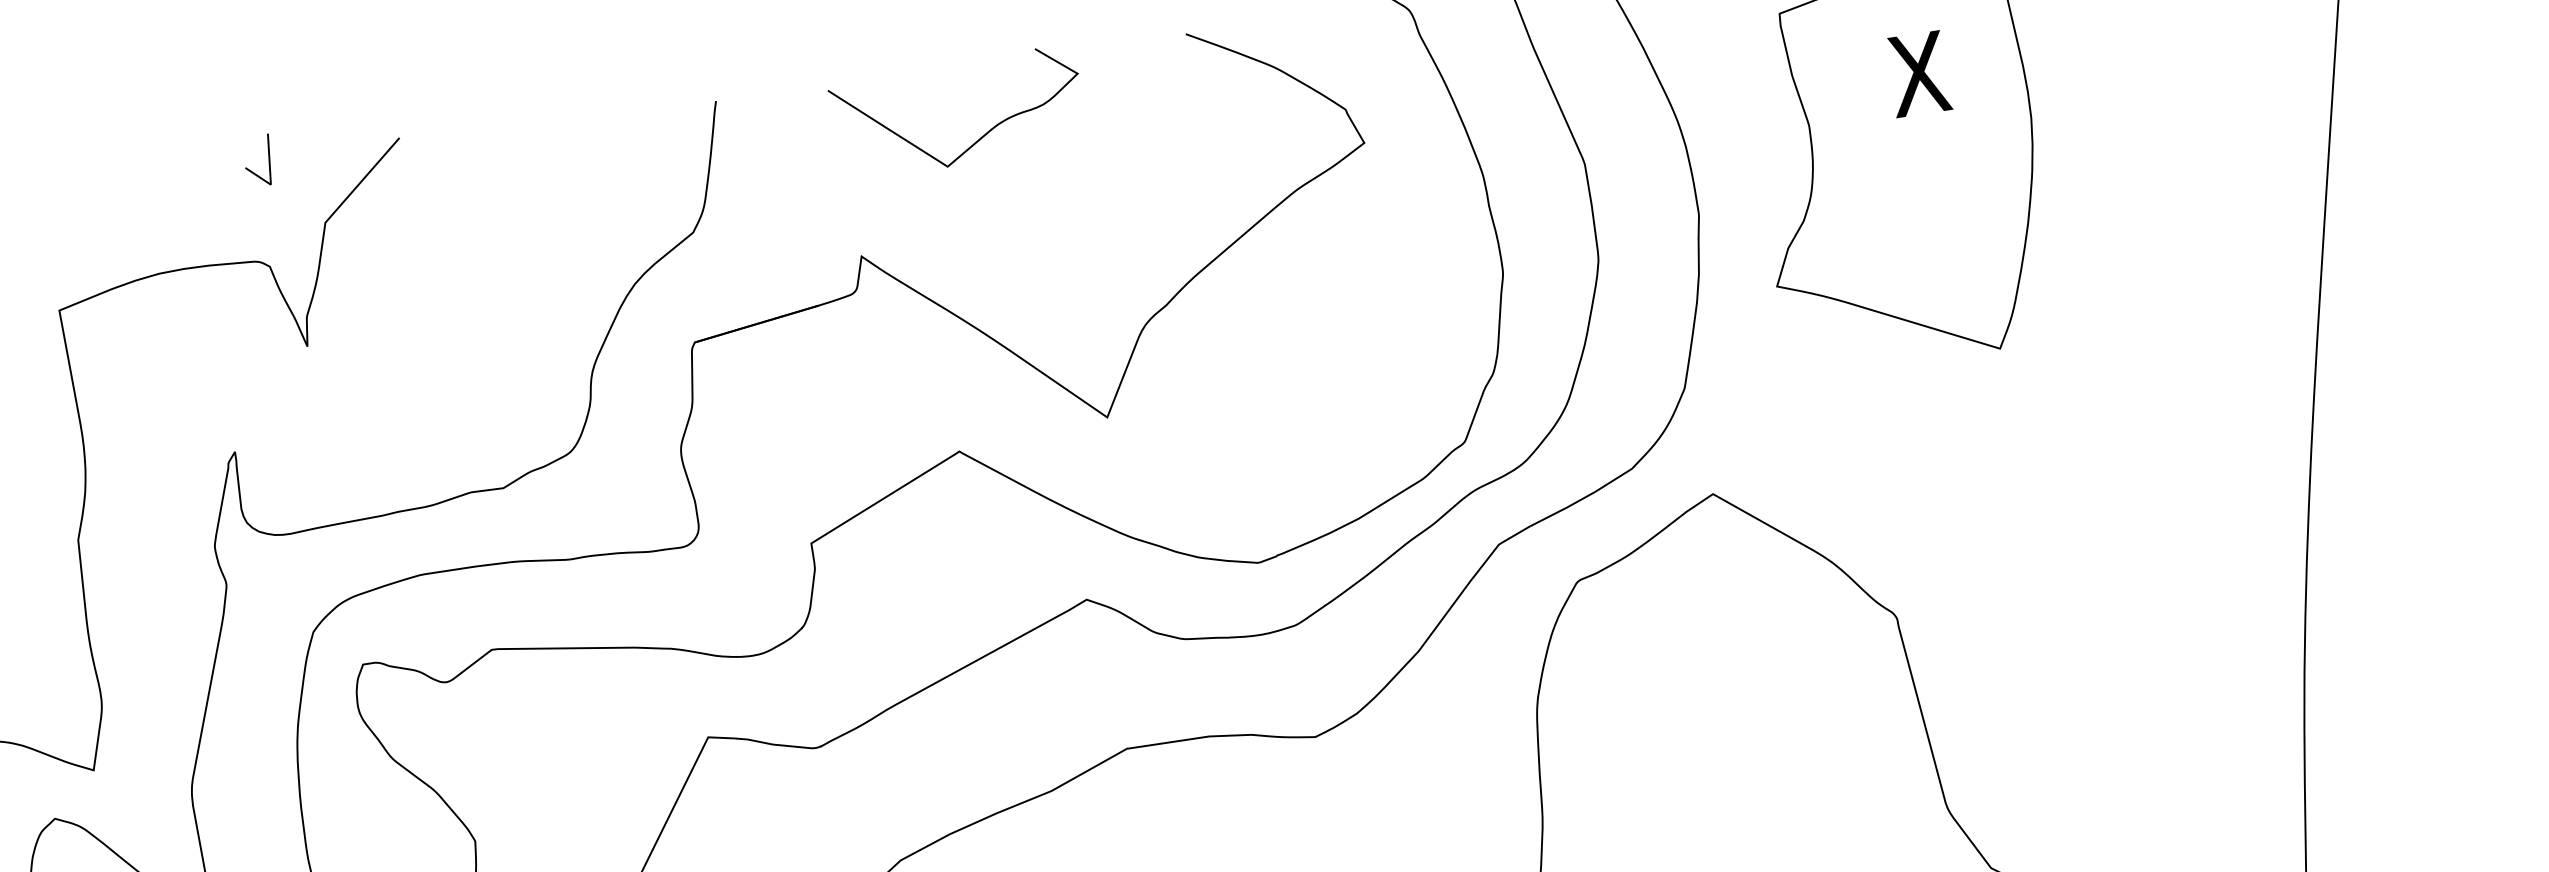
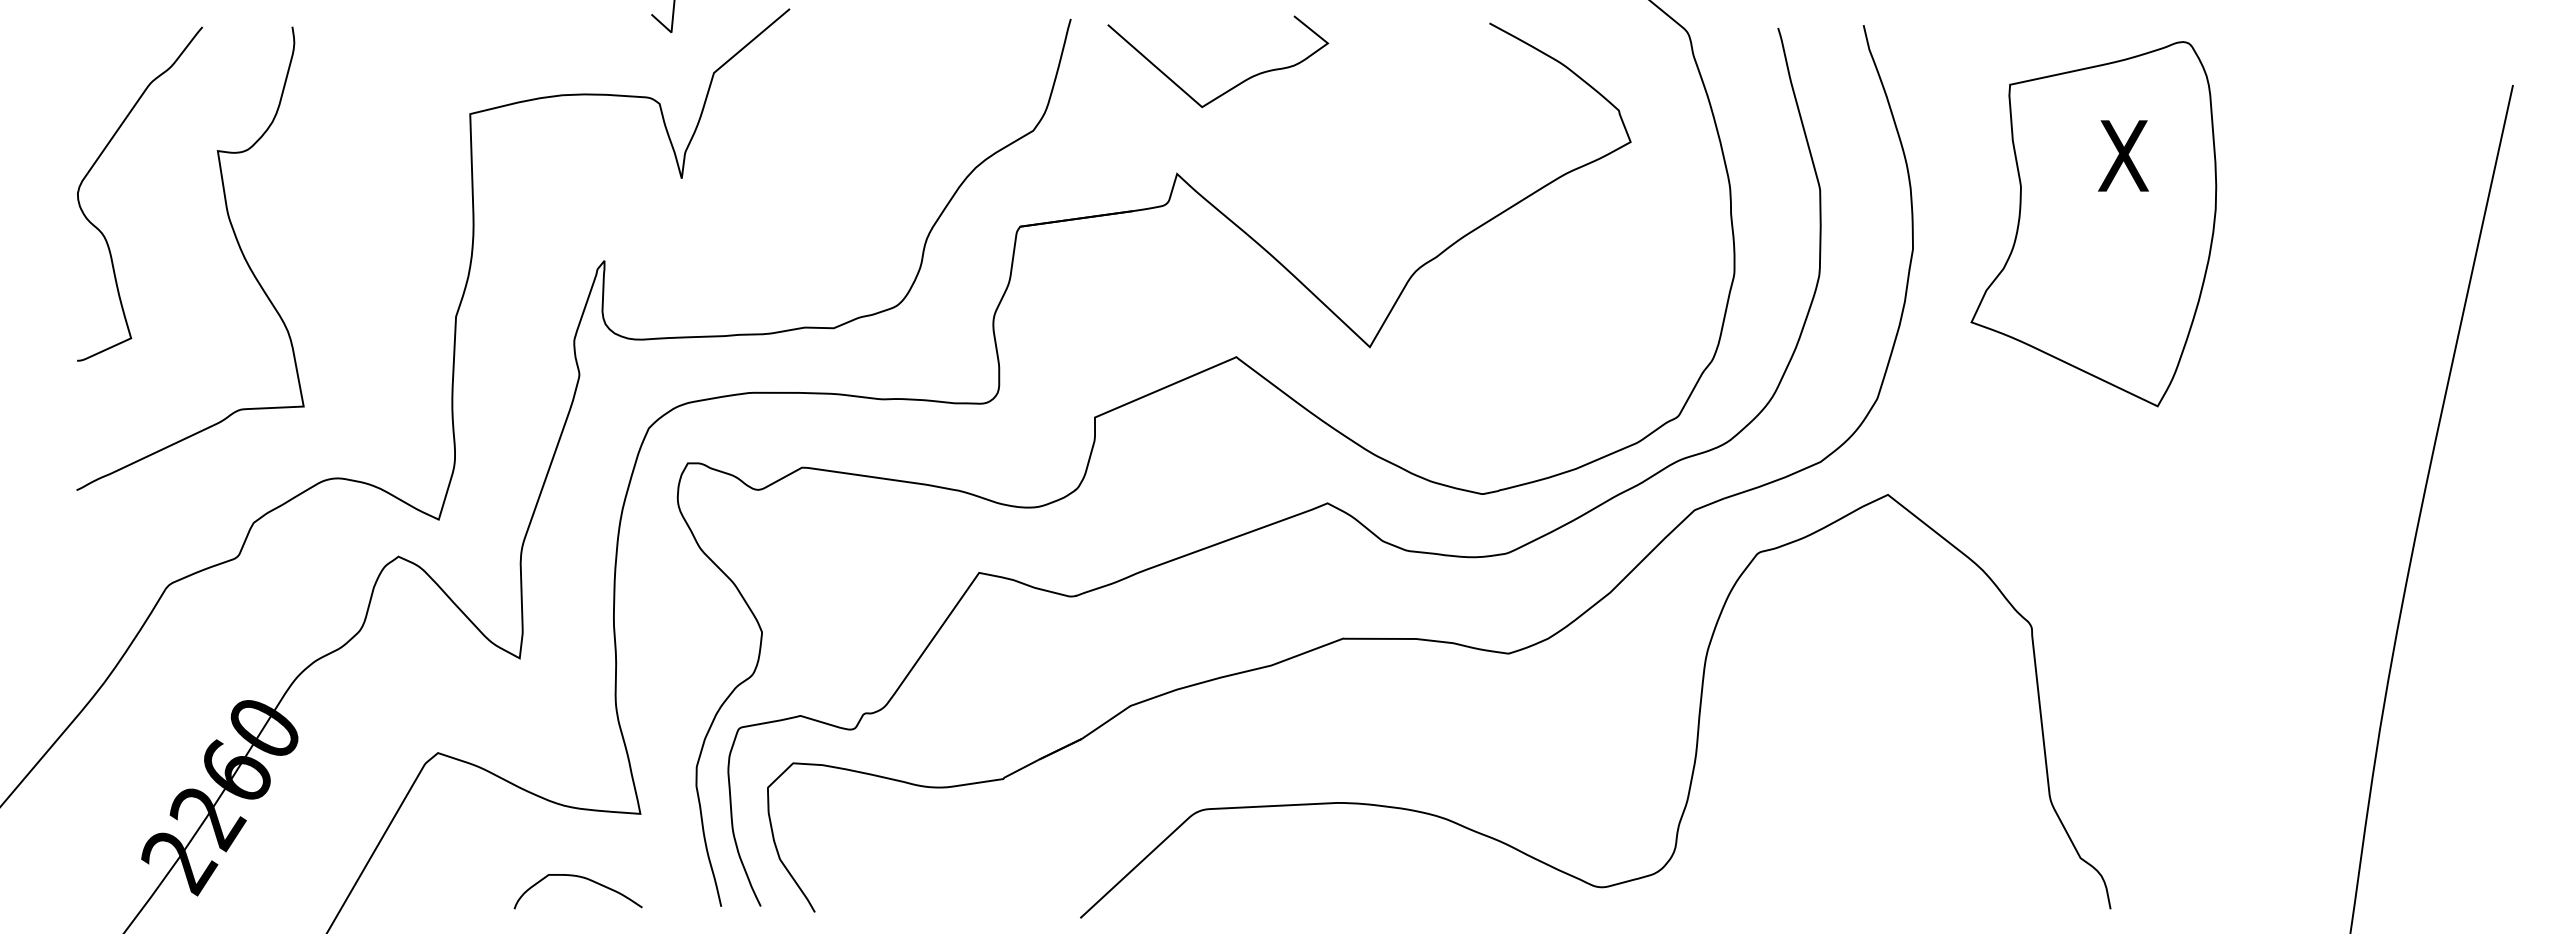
curve: (979, 138) -> (1233, 86), moved

